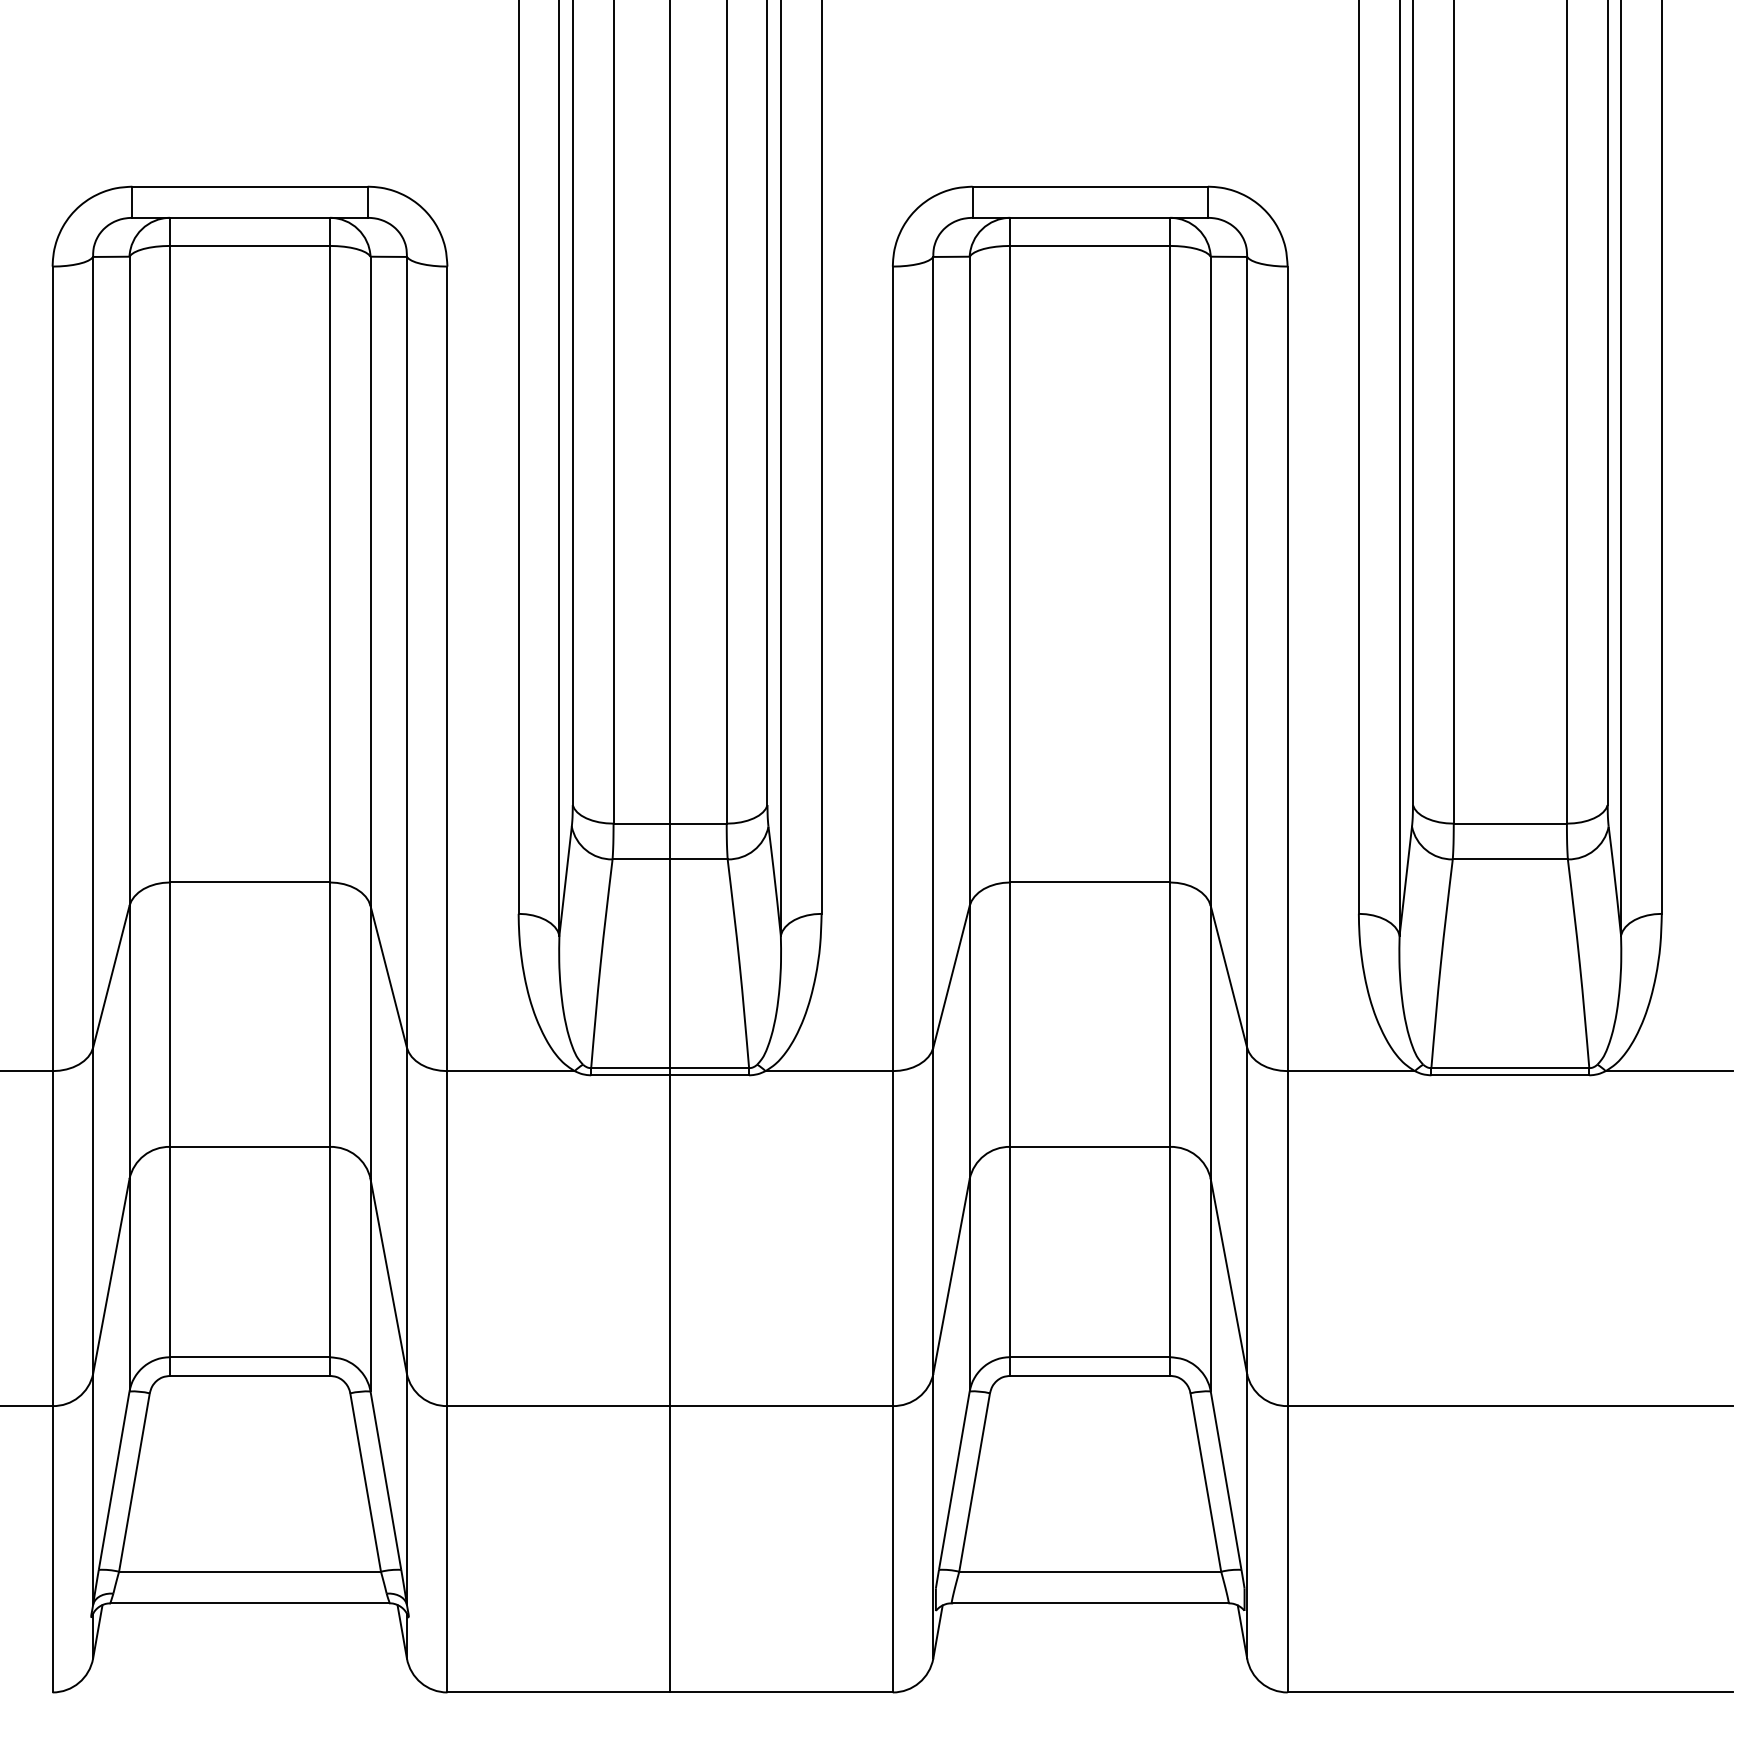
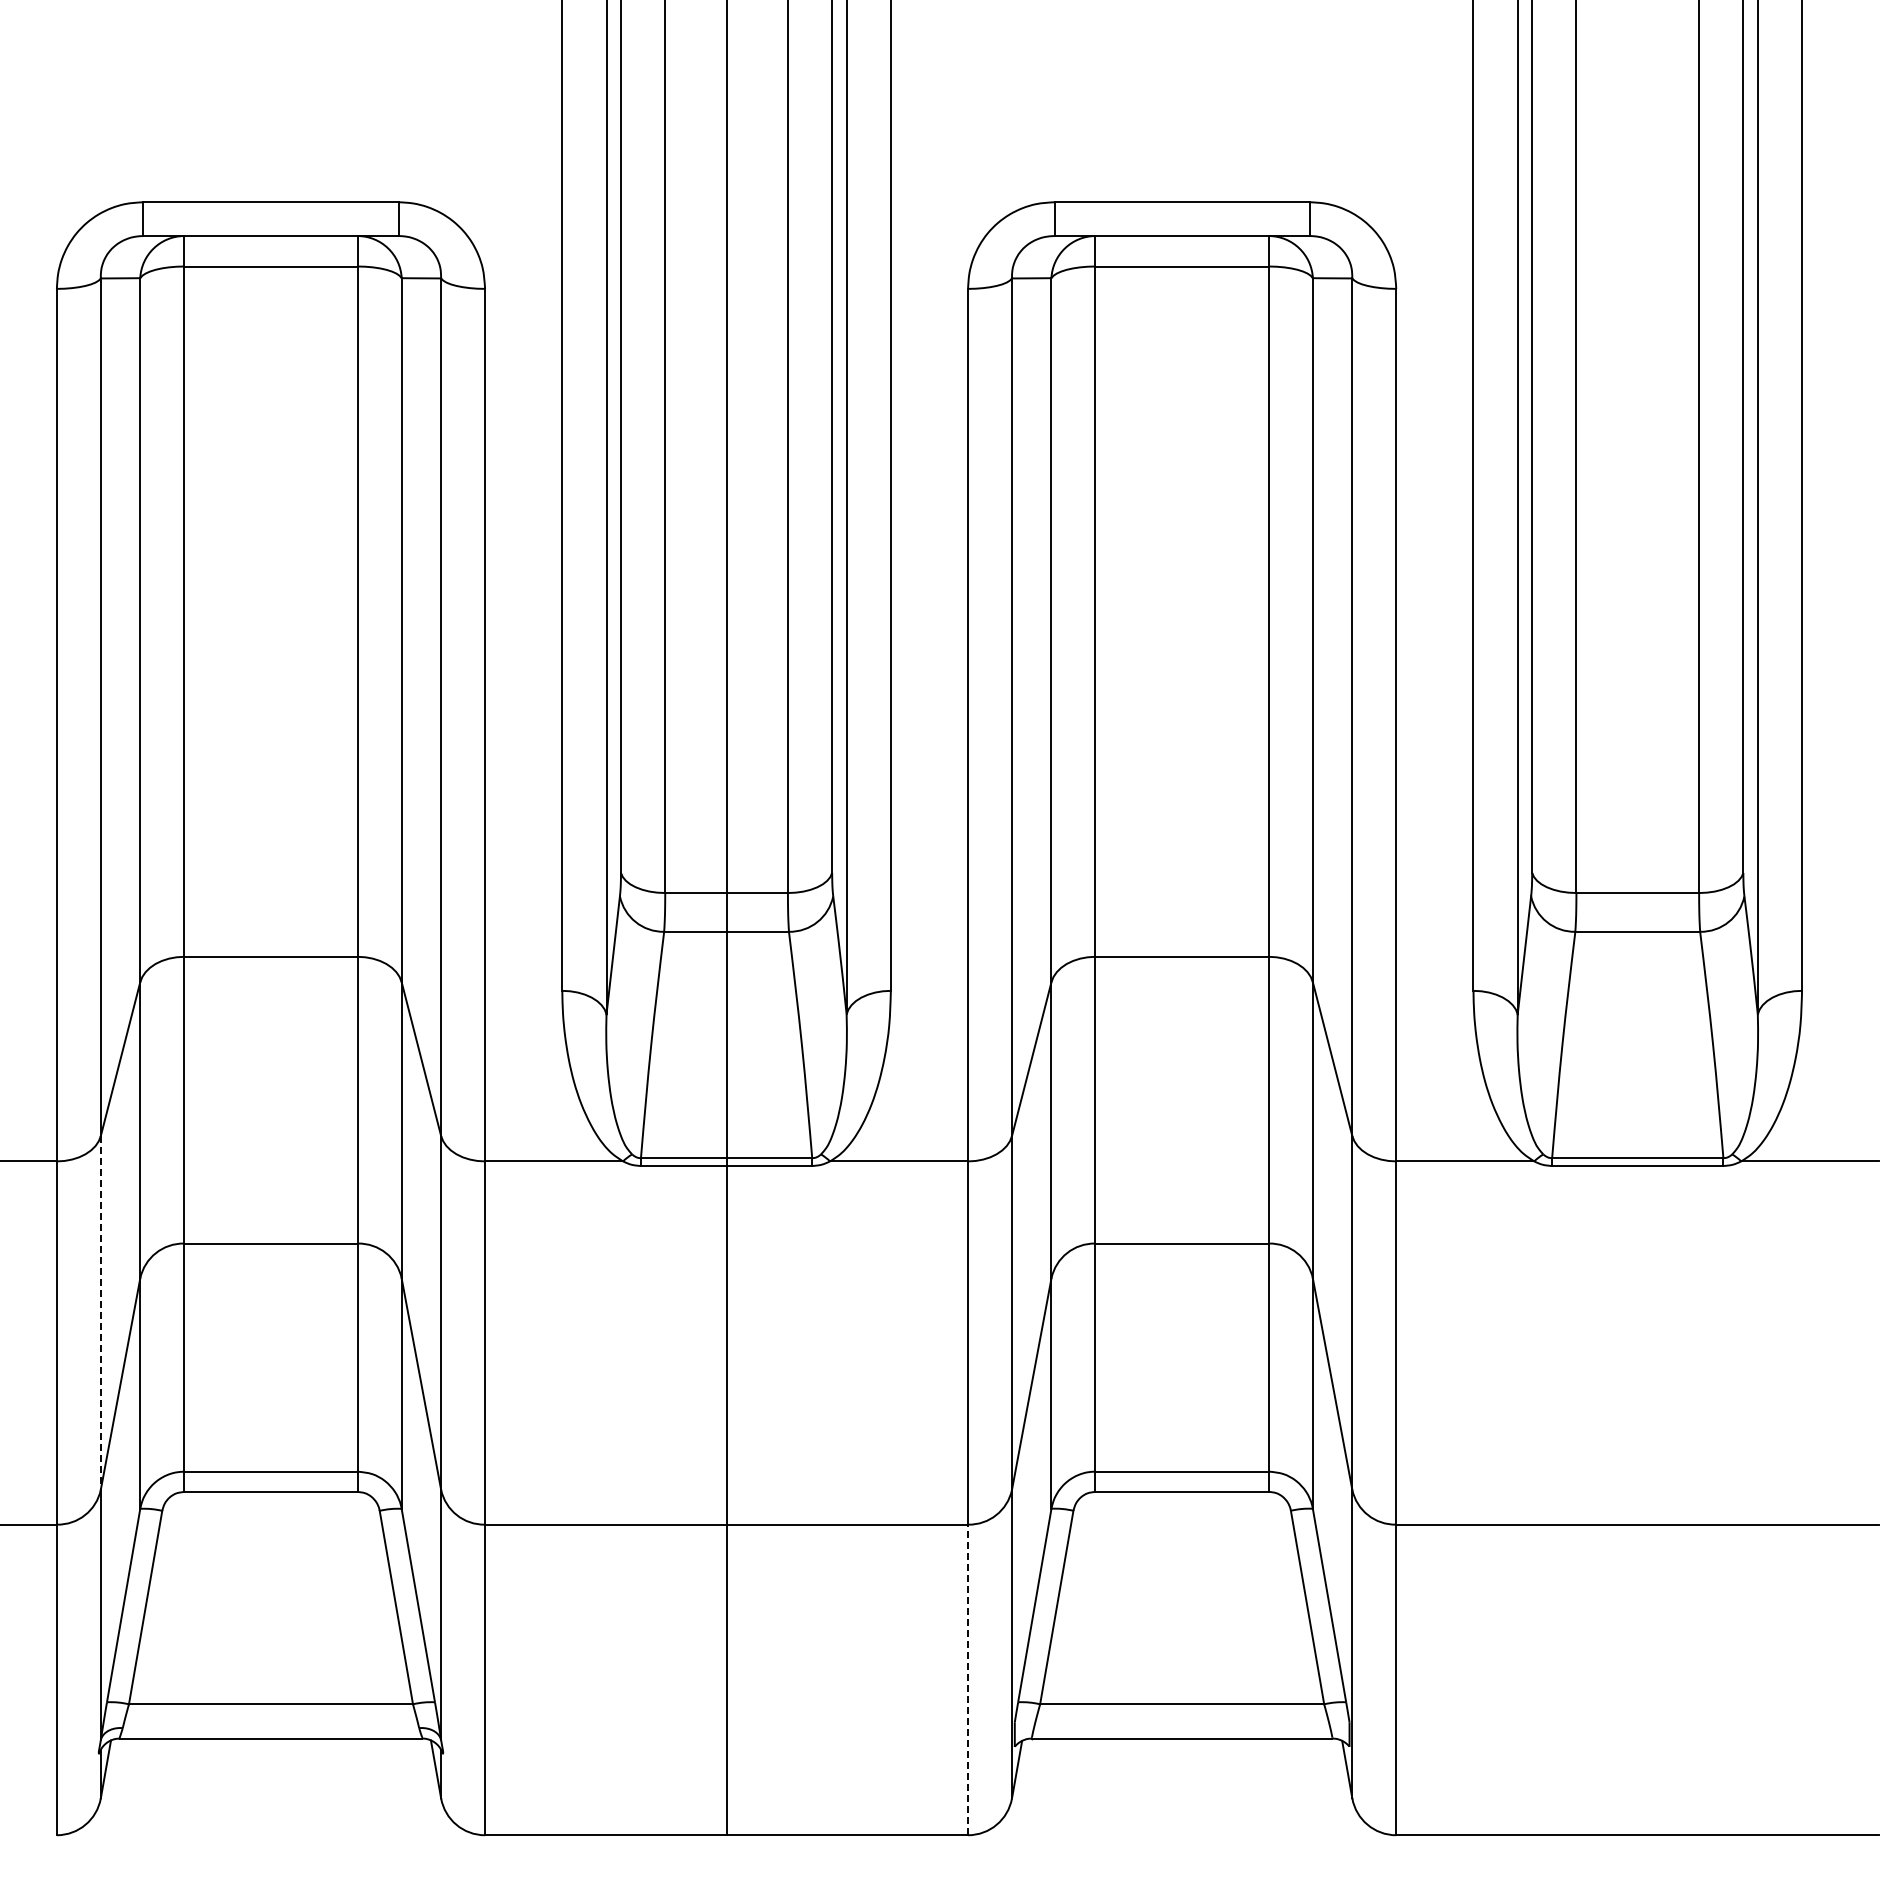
line: (92, 1210) -> (100, 1312), solid -> dashed
line: (893, 1548) -> (968, 1679), solid -> dashed

